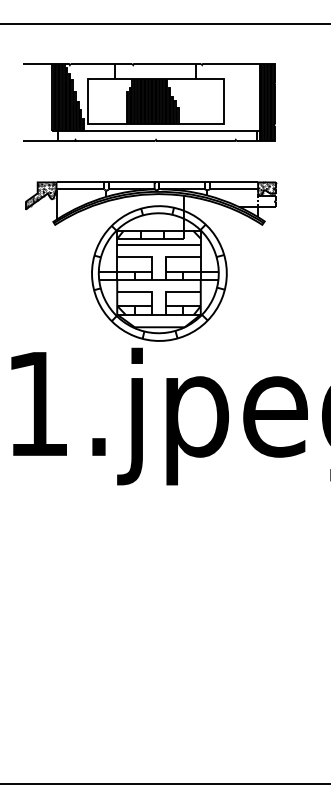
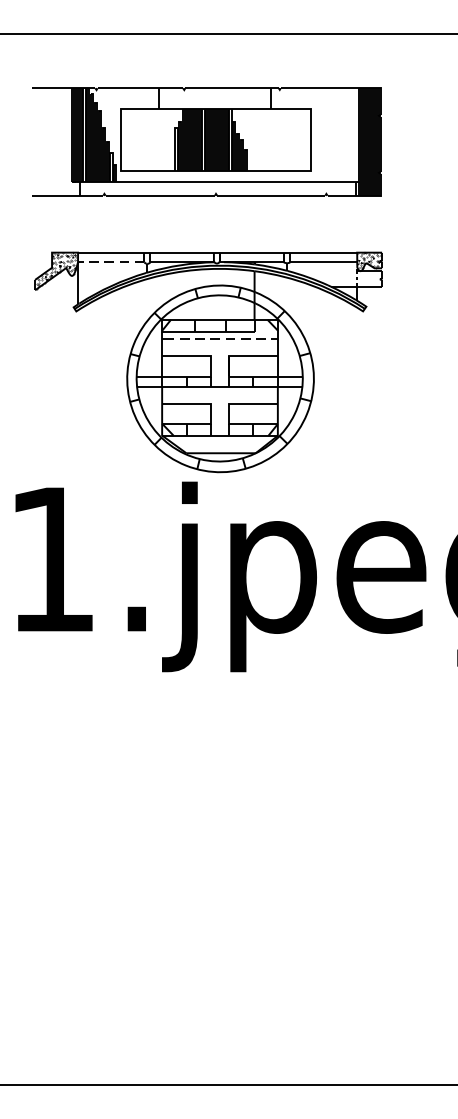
line: (80, 189) -> (111, 262), solid -> dashed
line: (159, 244) -> (220, 338), solid -> dashed

